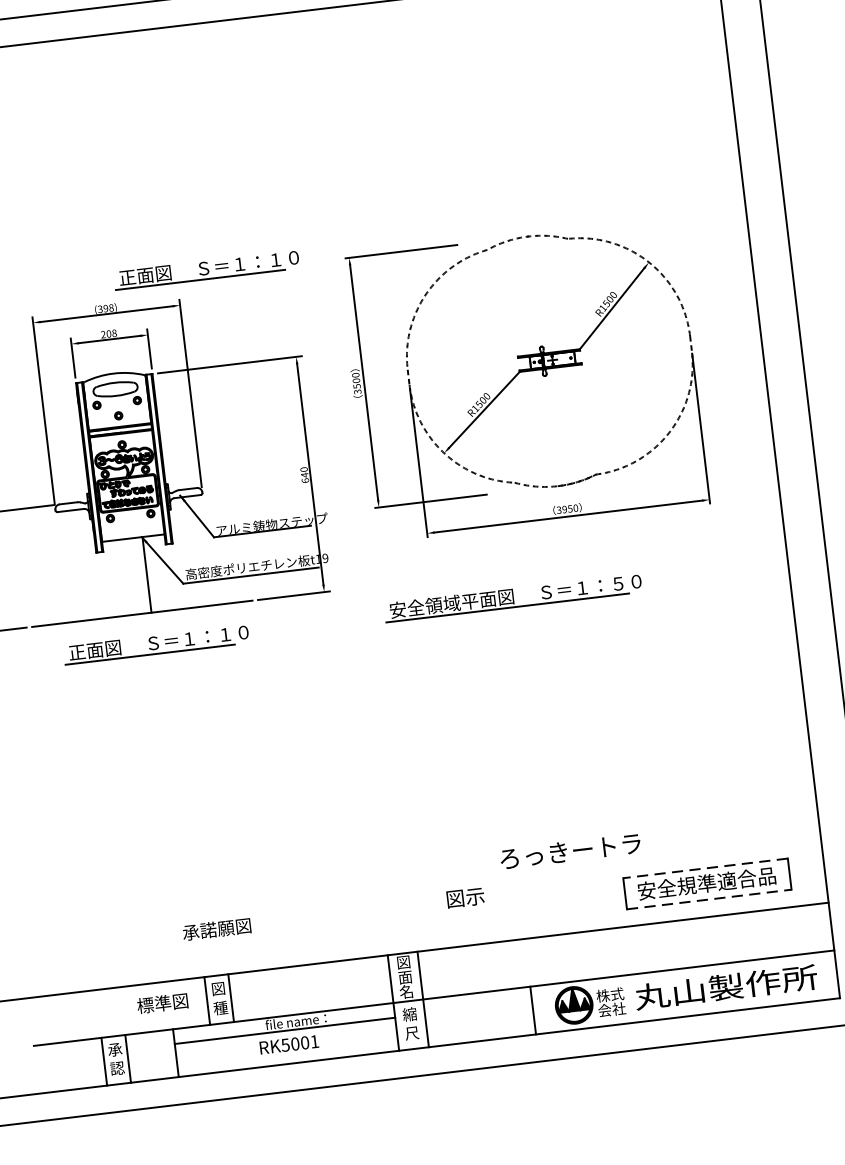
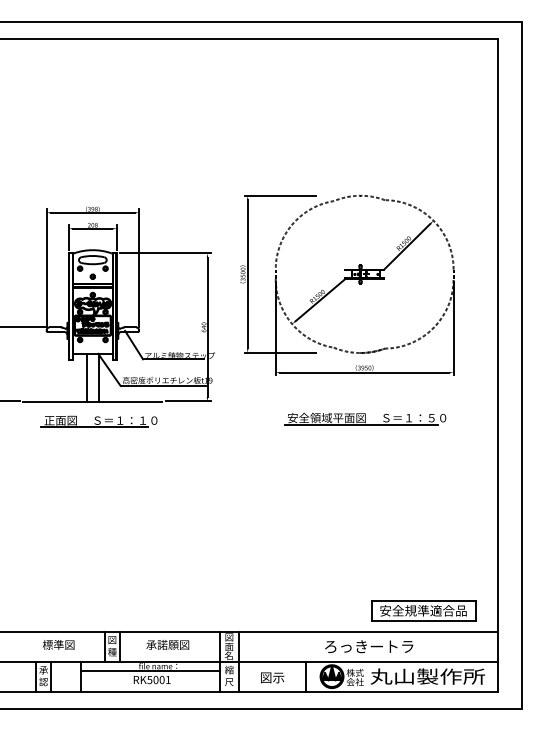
part: (205, 269) -> (157, 192), removed
line: (129, 576) -> (87, 377), added
part: (513, 596) -> (365, 418), moved
text: (570, 850) -> (369, 646), moved
line: (705, 868) -> (423, 601), dashed -> solid
text: (465, 897) -> (272, 677), moved
line: (708, 898) -> (423, 620), dashed -> solid
text: (216, 928) -> (167, 644), moved
text: (162, 1002) -> (58, 644), moved

